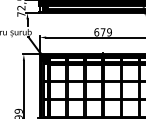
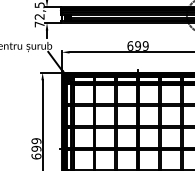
text: (102, 31) -> (137, 45), 679 -> 699

